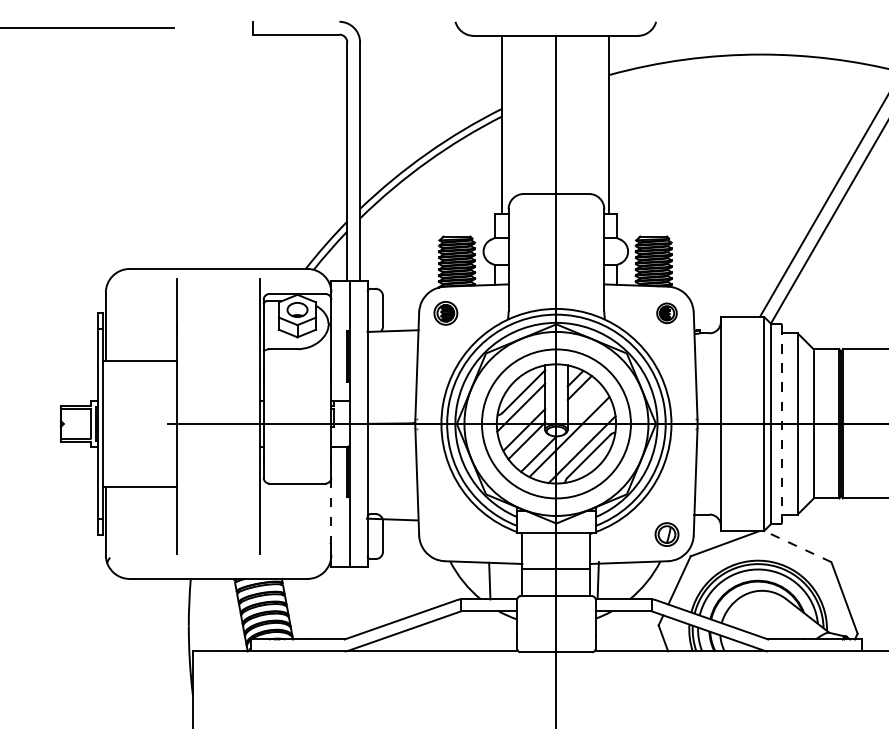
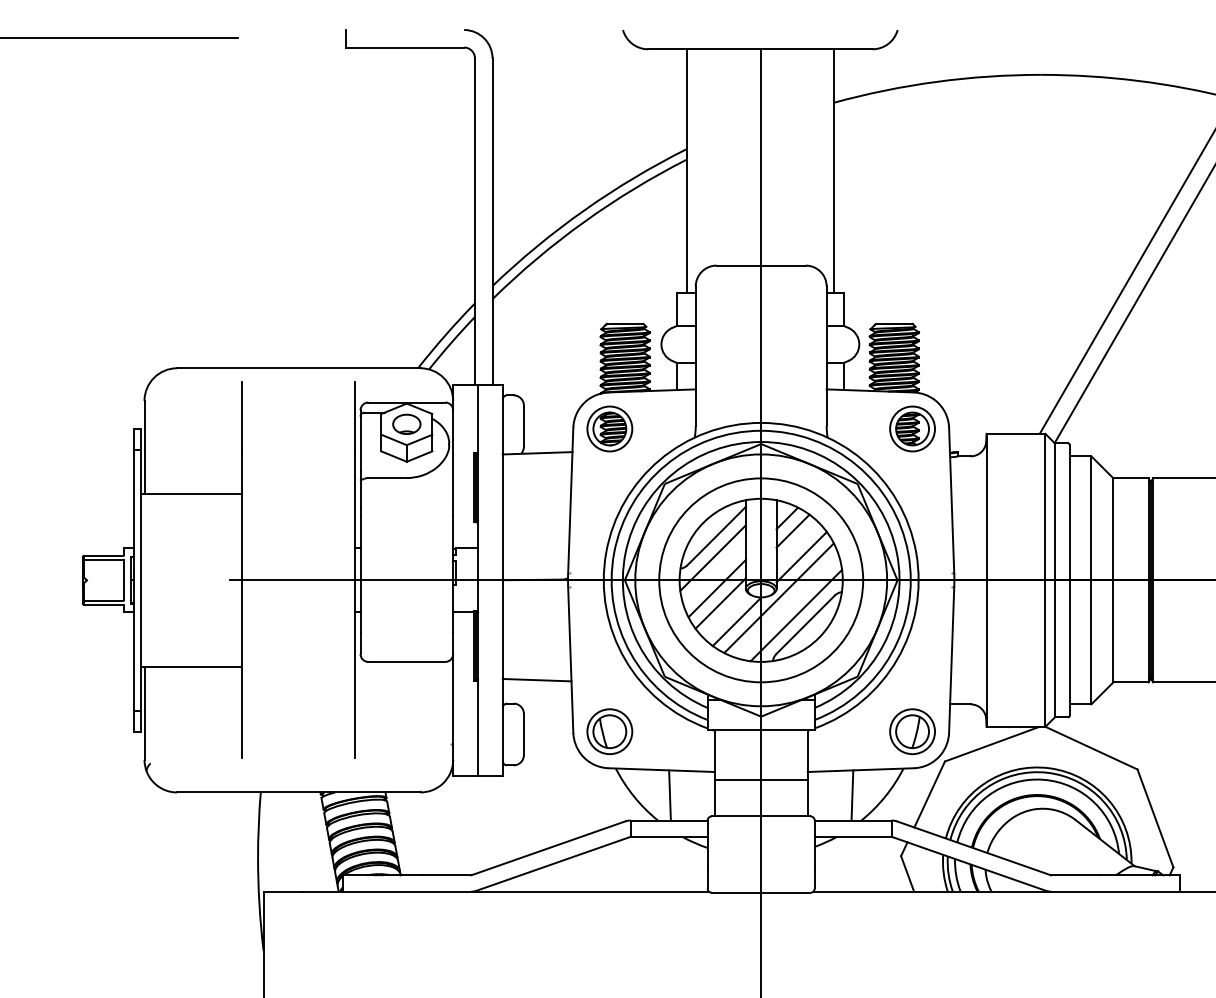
part: (445, 312) -> (609, 428), size x1.43
part: (666, 312) -> (912, 428), size x1.67
line: (585, 406) -> (801, 556), added
line: (781, 424) -> (1069, 580), dashed -> solid
line: (331, 511) -> (453, 699), dashed -> solid
line: (391, 519) -> (536, 679), moved
part: (445, 534) -> (609, 731), added
part: (666, 534) -> (912, 731), size x1.43
line: (797, 546) -> (1091, 748), dashed -> solid
line: (598, 580) -> (852, 795), moved

